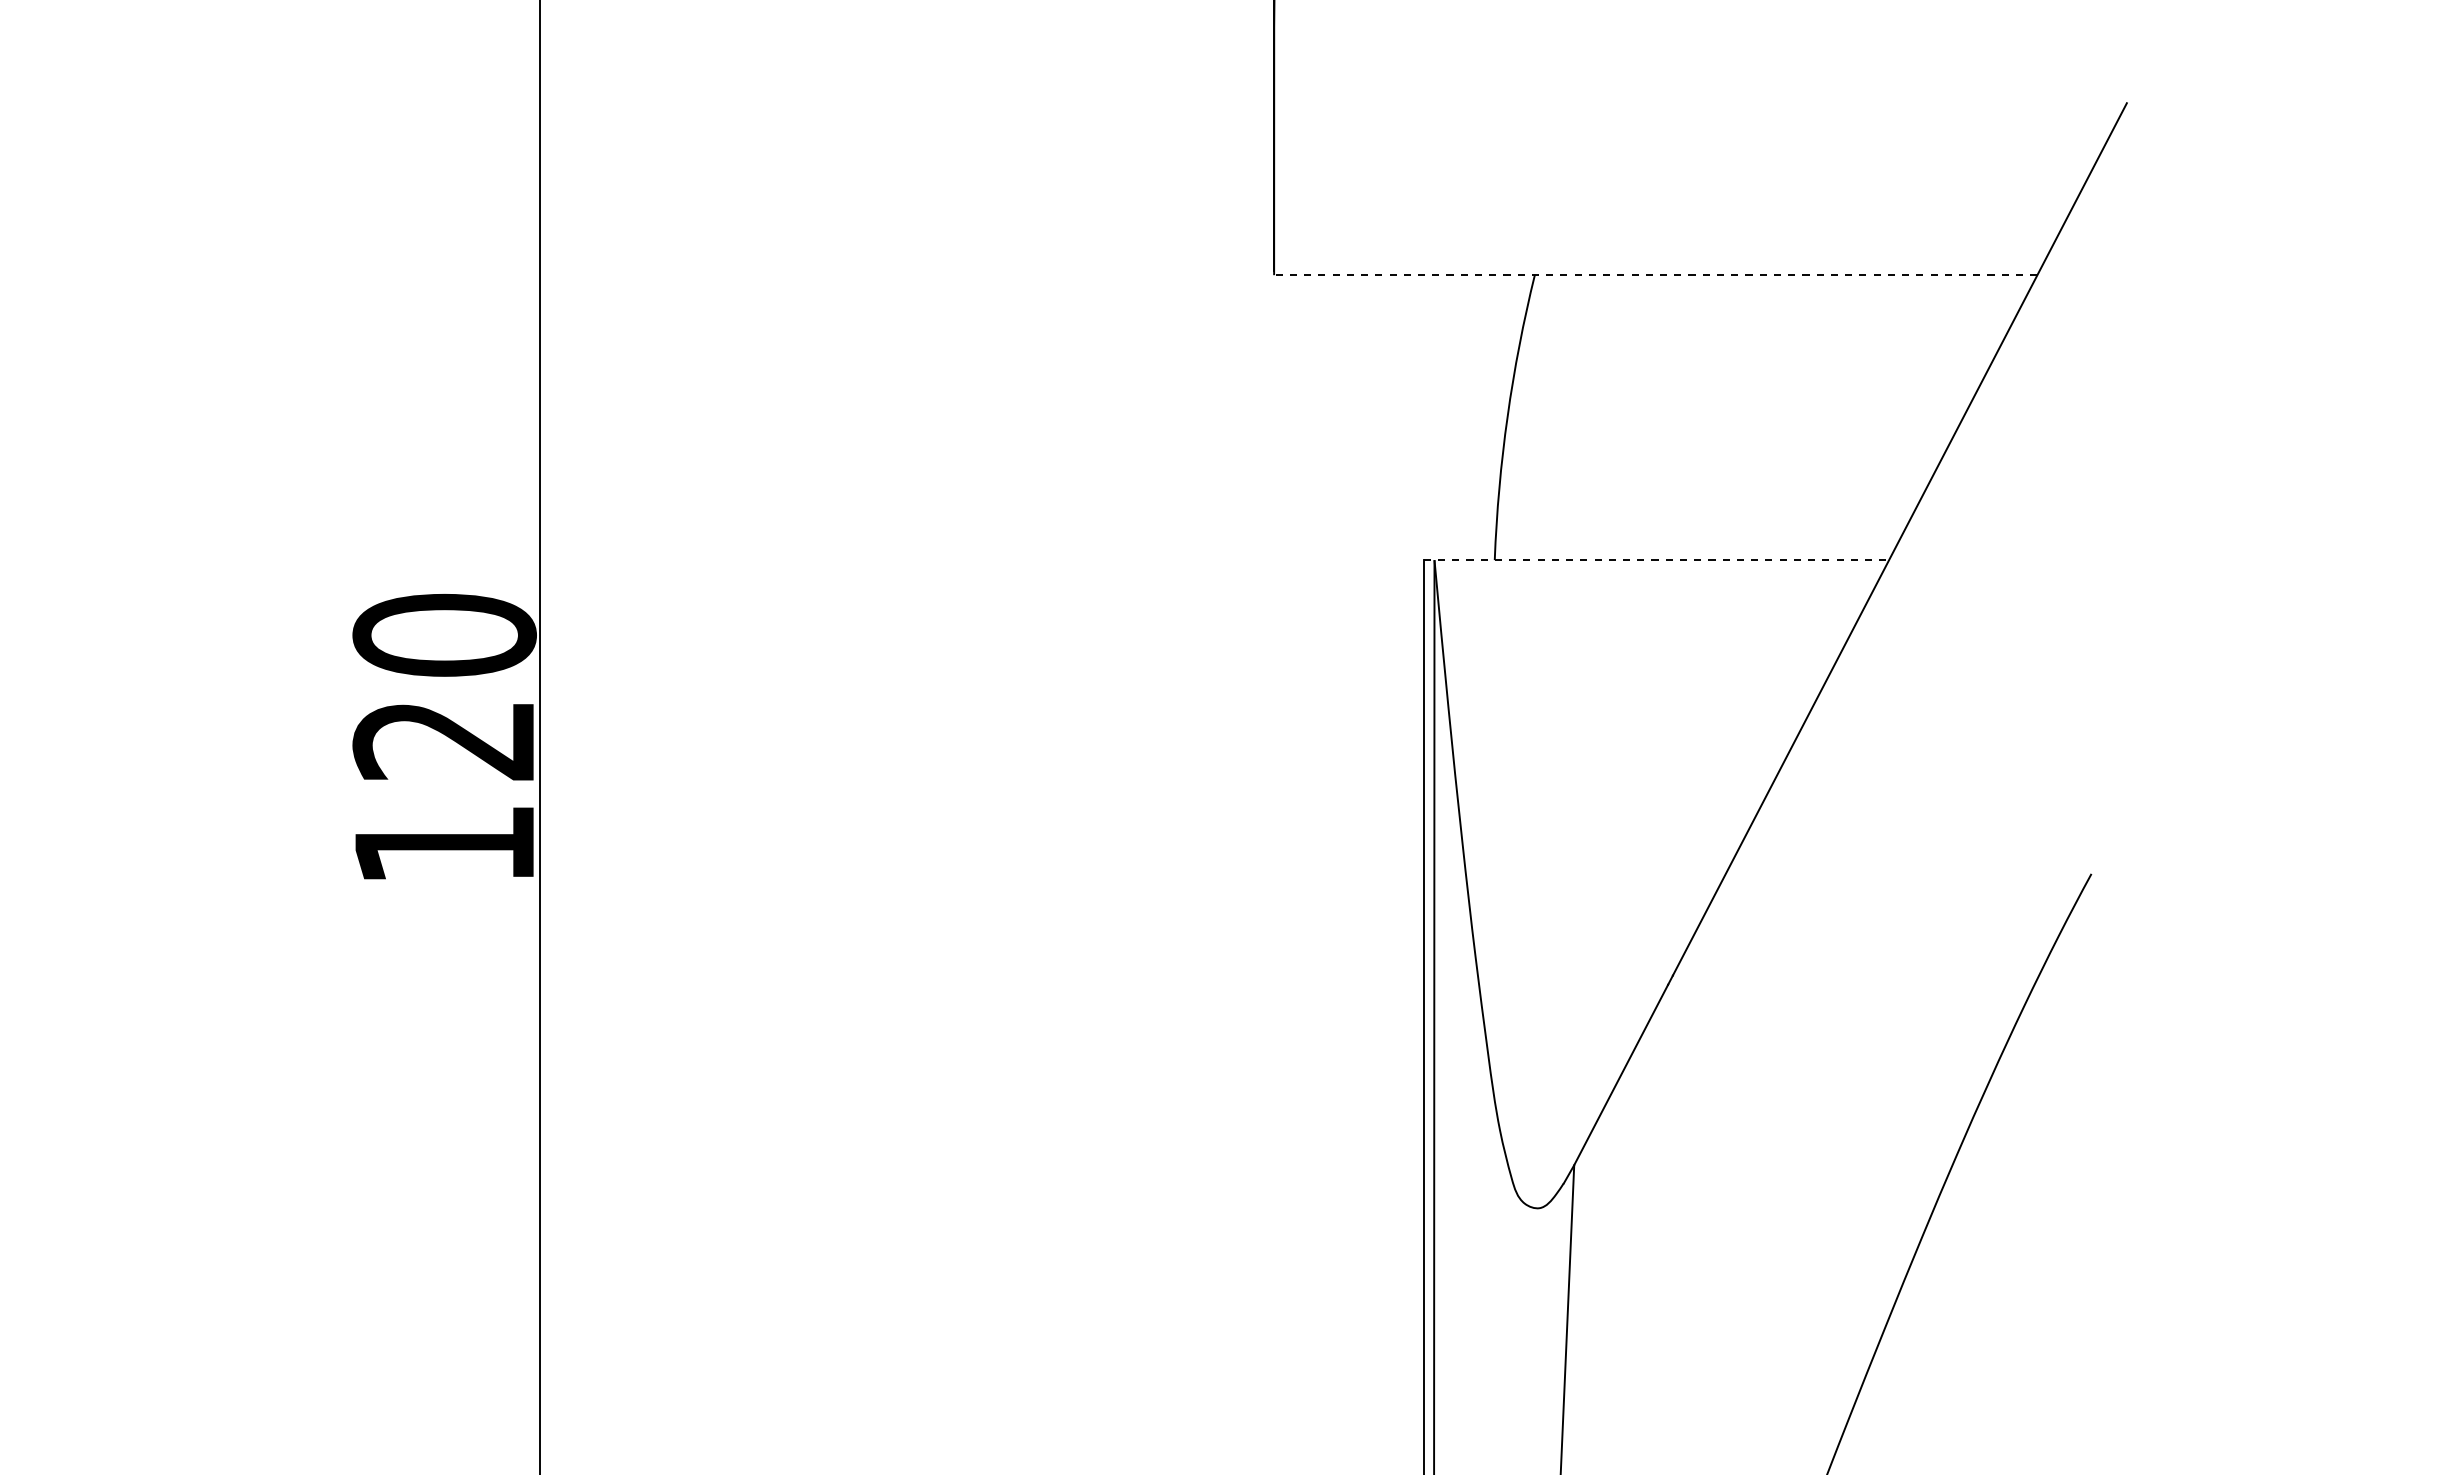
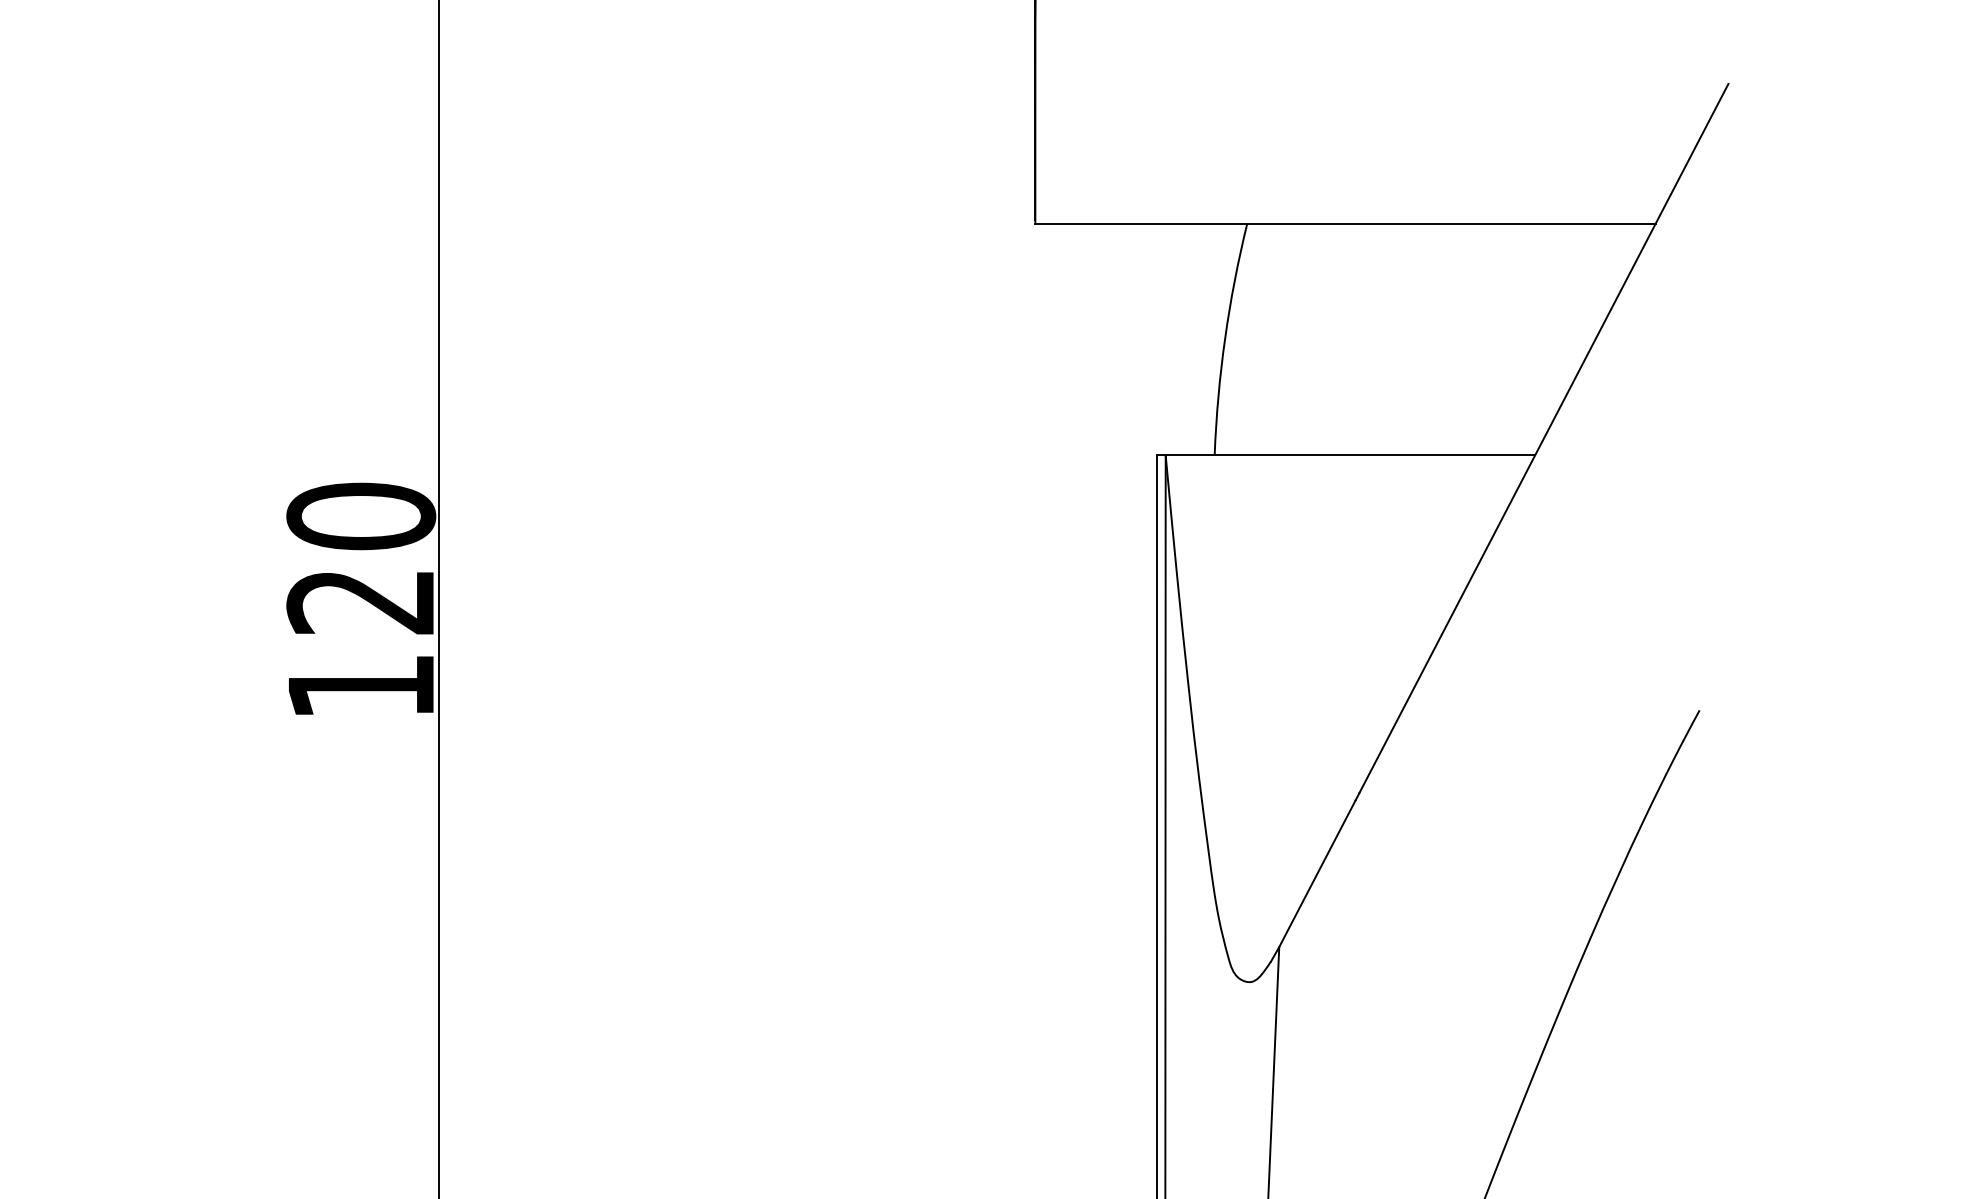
line: (1655, 275) -> (1345, 224), dashed -> solid
line: (1656, 560) -> (1346, 455), dashed -> solid

